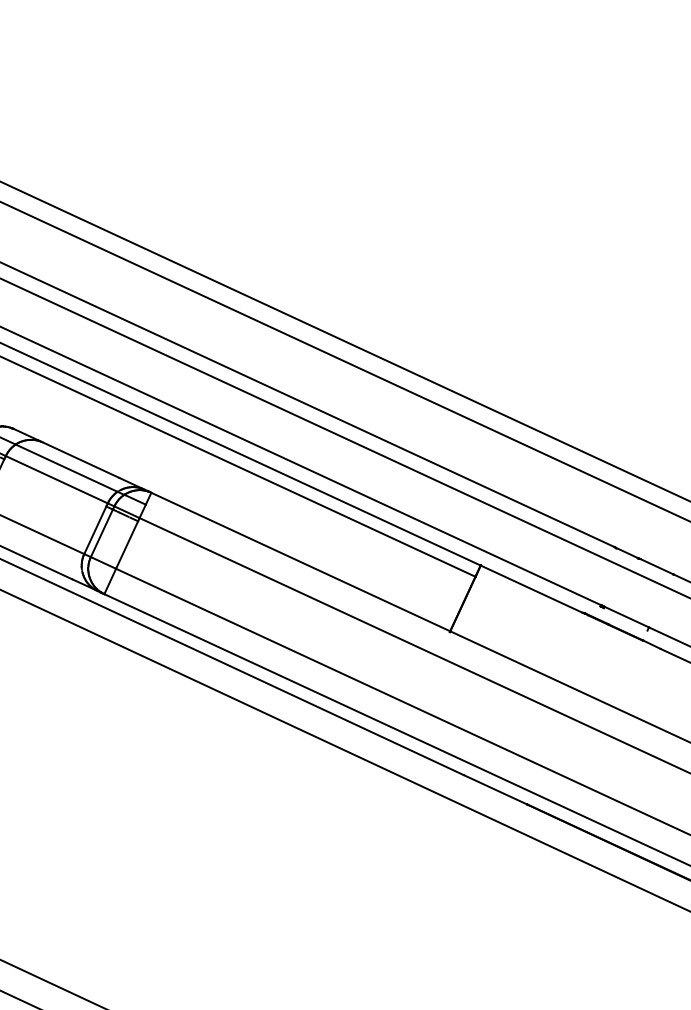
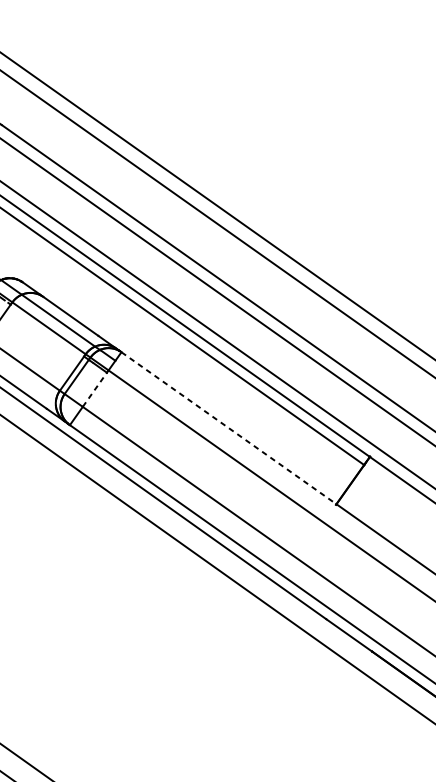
line: (127, 544) -> (95, 389), solid -> dashed
line: (300, 562) -> (228, 428), solid -> dashed

